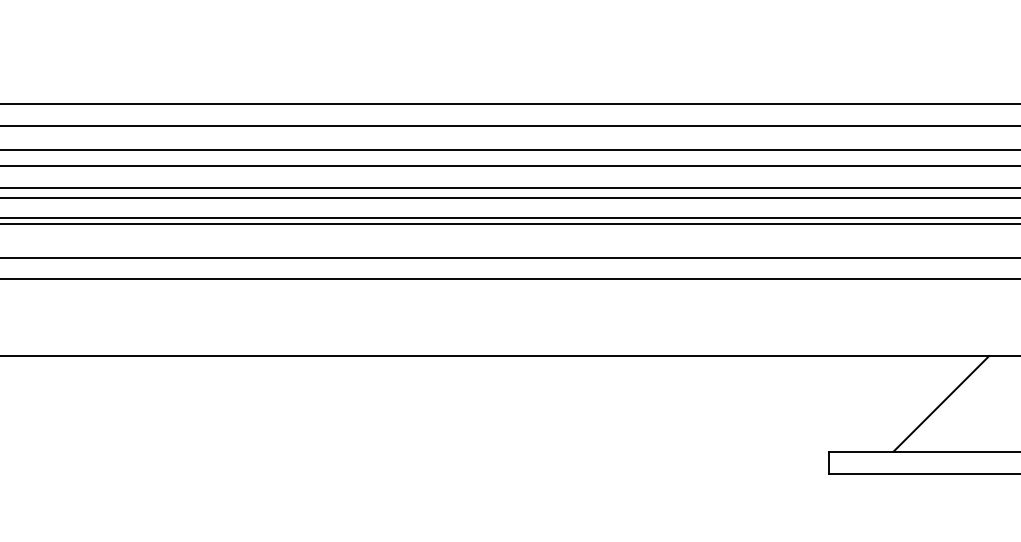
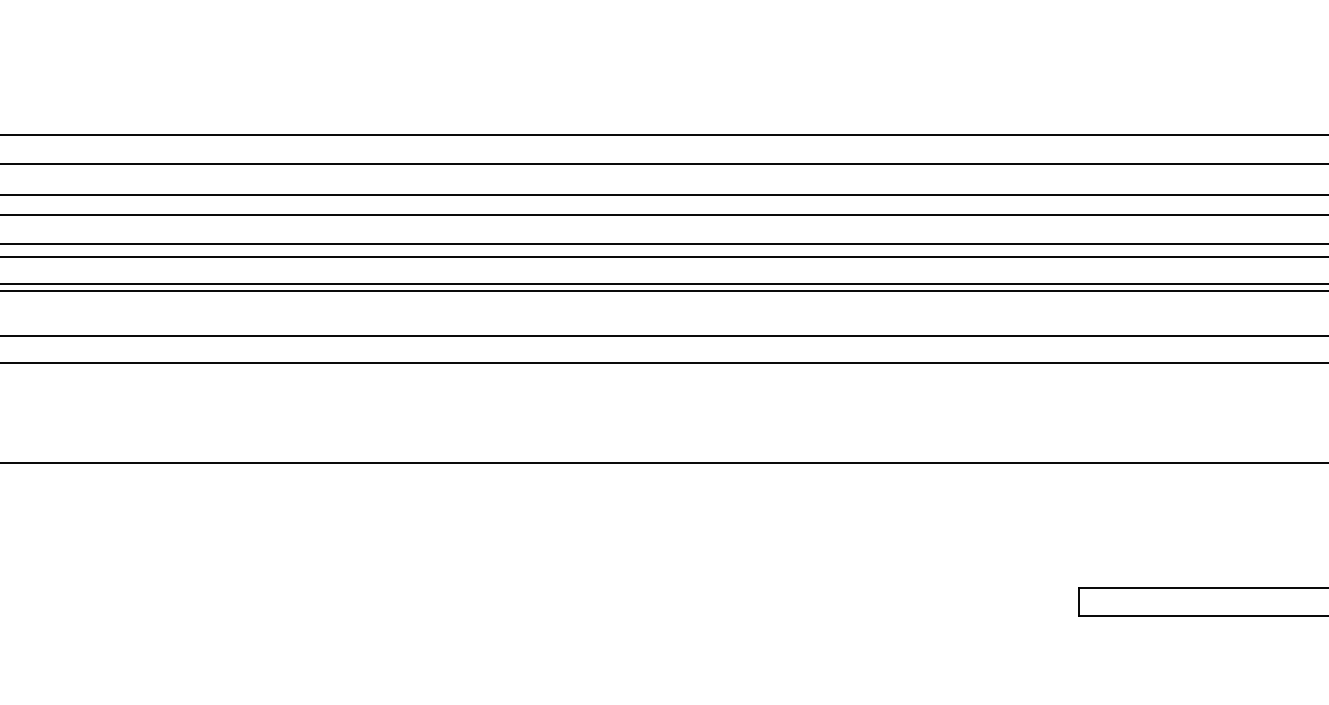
line: (941, 403) -> (1225, 524), removed

